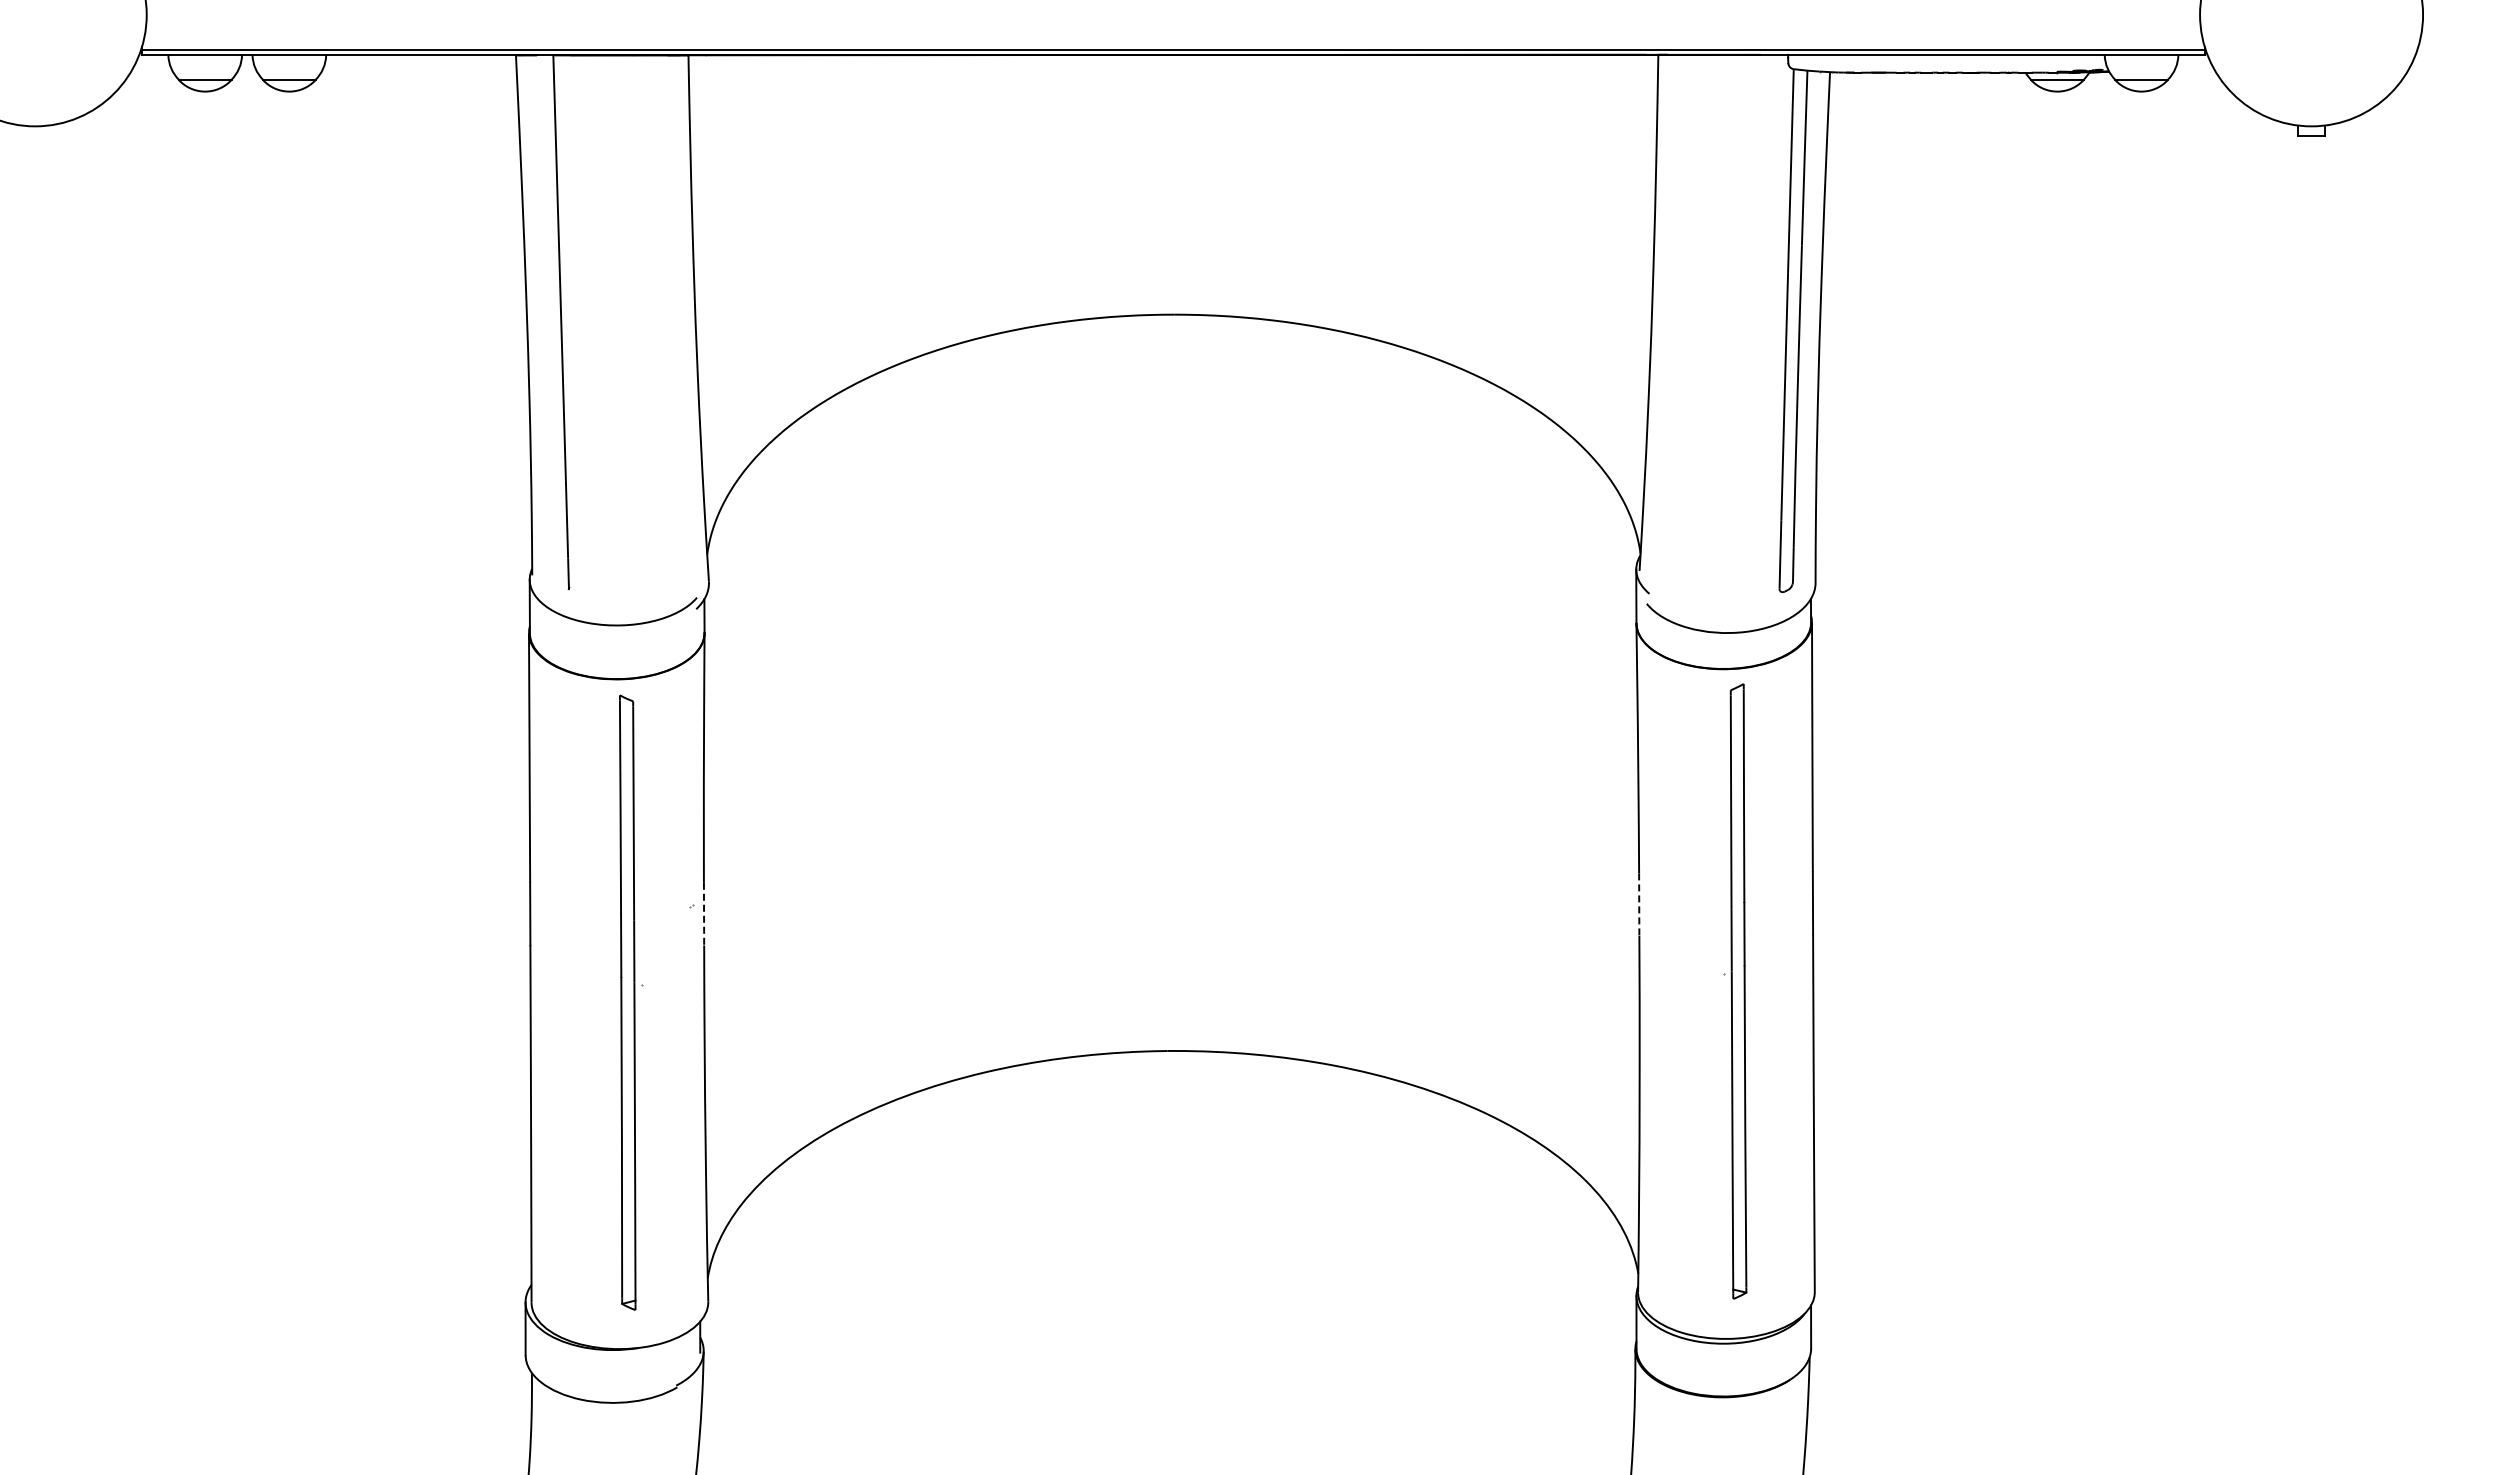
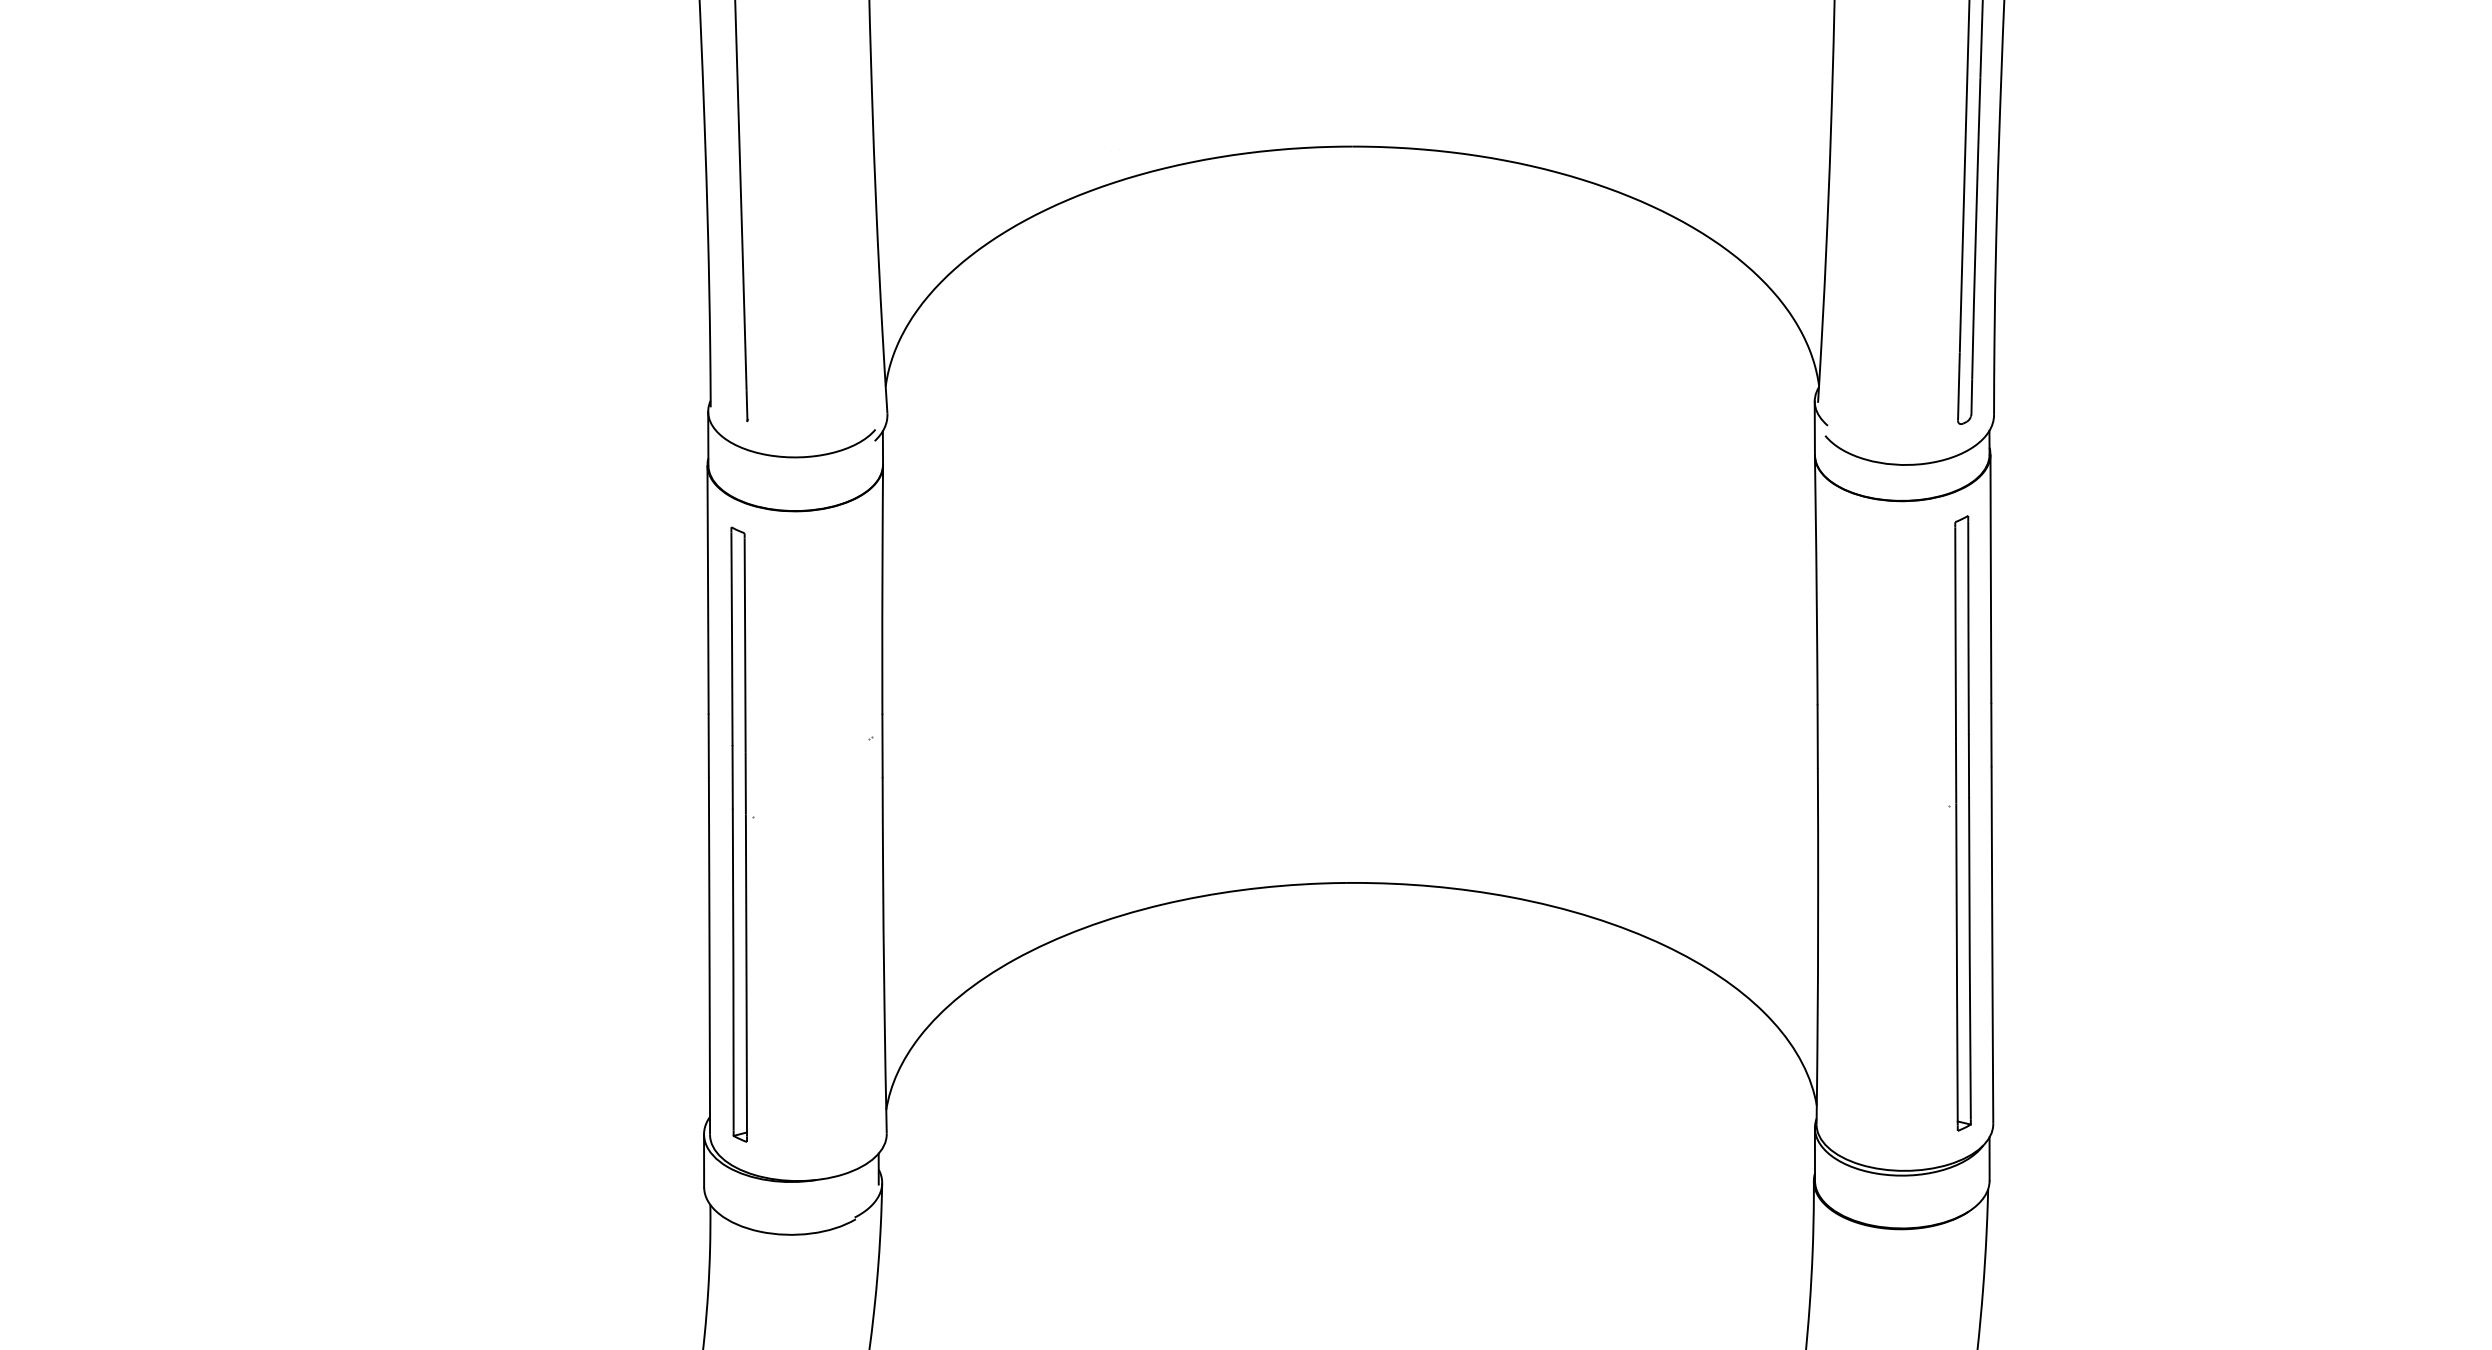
line: (1639, 905) -> (1817, 737), dashed -> solid
line: (704, 914) -> (882, 746), dashed -> solid
part: (1735, 991) -> (1959, 823), moved
part: (631, 1002) -> (742, 834), moved

